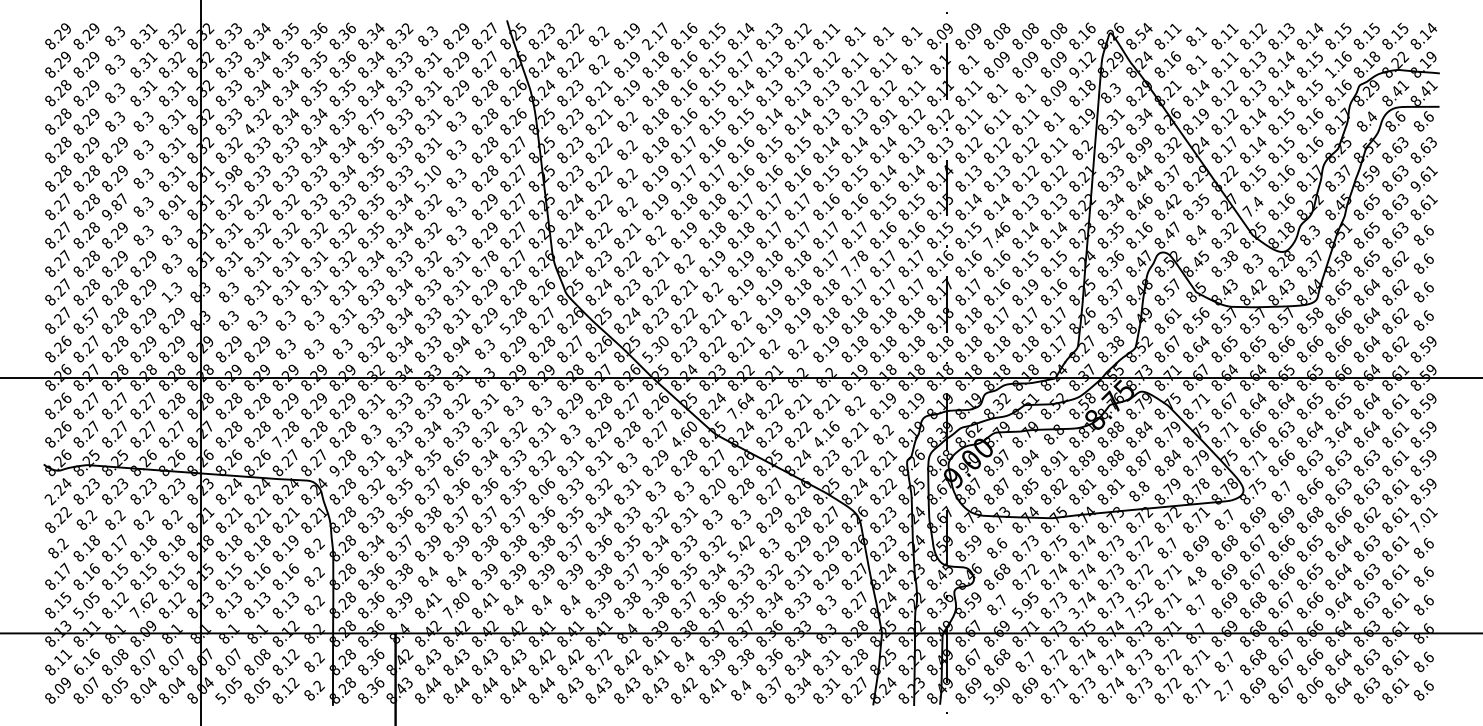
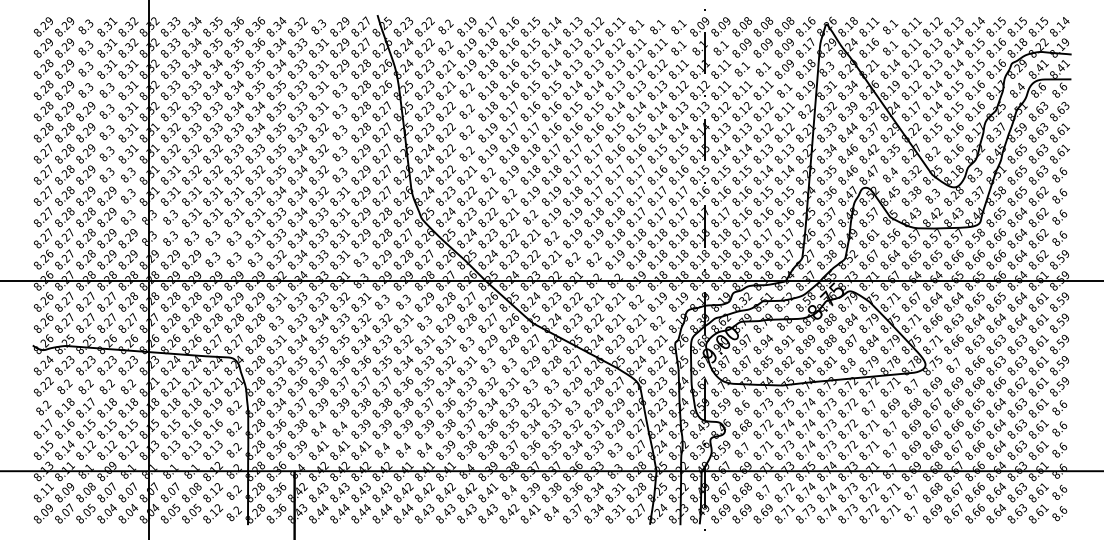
text: (1143, 31) -> (851, 23), 8.54 -> 8.18
text: (647, 44) -> (482, 33), 2.17 -> 8.17
text: (748, 55) -> (557, 41), 8.17 -> 8.14
text: (1083, 64) -> (806, 47), 9.12 -> 8.17
text: (1330, 72) -> (990, 53), 1.16 -> 8.16
text: (888, 116) -> (661, 86), 8.91 -> 8.13
text: (371, 119) -> (276, 88), 8.75 -> 8.35
text: (257, 121) -> (191, 90), 4.32 -> 8.33
text: (988, 128) -> (735, 95), 6.11 -> 8.11
text: (1140, 148) -> (848, 110), 8.99 -> 8.39
text: (228, 178) -> (170, 132), 5.98 -> 8.32
text: (427, 179) -> (318, 133), 5.10 -> 8.32
text: (676, 186) -> (503, 138), 9.17 -> 8.17
text: (1416, 186) -> (1054, 138), 9.61 -> 8.61
text: (172, 205) -> (128, 152), 8.91 -> 8.31
text: (114, 206) -> (85, 153), 9.87 -> 8.29
text: (1252, 206) -> (932, 153), 7.4 -> 8.2
text: (1140, 233) -> (848, 173), 8.16 -> 8.46
text: (996, 234) -> (741, 174), 7.46 -> 8.15
text: (406, 255) -> (302, 190), 8.33 -> 8.34
text: (805, 255) -> (599, 190), 8.18 -> 8.17
text: (489, 259) -> (364, 192), 8.78 -> 8.29
text: (854, 262) -> (636, 195), 7.78 -> 8.17
text: (1033, 284) -> (769, 211), 8.19 -> 8.16
text: (167, 296) -> (124, 220), 1.3 -> 8.3
text: (88, 318) -> (66, 236), 8.57 -> 8.27
text: (504, 328) -> (375, 244), 5.28 -> 8.28
text: (461, 344) -> (343, 256), 8.94 -> 8.31
text: (655, 349) -> (488, 259), 5.30 -> 8.24
text: (740, 405) -> (551, 301), 7.64 -> 8.23
text: (684, 433) -> (509, 322), 4.60 -> 8.26
text: (826, 433) -> (615, 322), 4.16 -> 8.21
text: (277, 441) -> (206, 328), 7.28 -> 8.28
text: (1329, 442) -> (989, 329), 3.64 -> 8.64
text: (457, 461) -> (340, 343), 8.65 -> 8.35
text: (335, 470) -> (249, 349), 9.28 -> 8.28
text: (720, 484) -> (536, 360), 8.20 -> 8.29
text: (545, 486) -> (406, 361), 8.06 -> 8.34
text: (50, 499) -> (37, 371), 2.24 -> 8.24
text: (1423, 519) -> (1059, 386), 7.01 -> 8.59
text: (740, 548) -> (551, 408), 5.42 -> 8.31
text: (1196, 575) -> (890, 428), 4.8 -> 8.7
text: (647, 584) -> (482, 434), 3.36 -> 8.36
text: (86, 605) -> (64, 450), 5.05 -> 8.14
text: (456, 605) -> (339, 450), 7.80 -> 8.41
text: (1025, 605) -> (763, 450), 5.95 -> 8.71
text: (140, 607) -> (104, 451), 7.62 -> 8.12
text: (1135, 607) -> (845, 451), 7.52 -> 8.72
text: (1073, 612) -> (799, 455), 3.74 -> 8.74
text: (1330, 612) -> (990, 455), 9.64 -> 8.64
text: (599, 659) -> (446, 490), 8.72 -> 8.42
text: (86, 661) -> (64, 492), 6.16 -> 8.09
text: (1311, 687) -> (976, 511), 8.06 -> 8.66
text: (996, 691) -> (741, 514), 5.90 -> 8.69
text: (1219, 695) -> (907, 517), 2.7 -> 8.7
text: (220, 698) -> (164, 519), 5.05 -> 8.05

